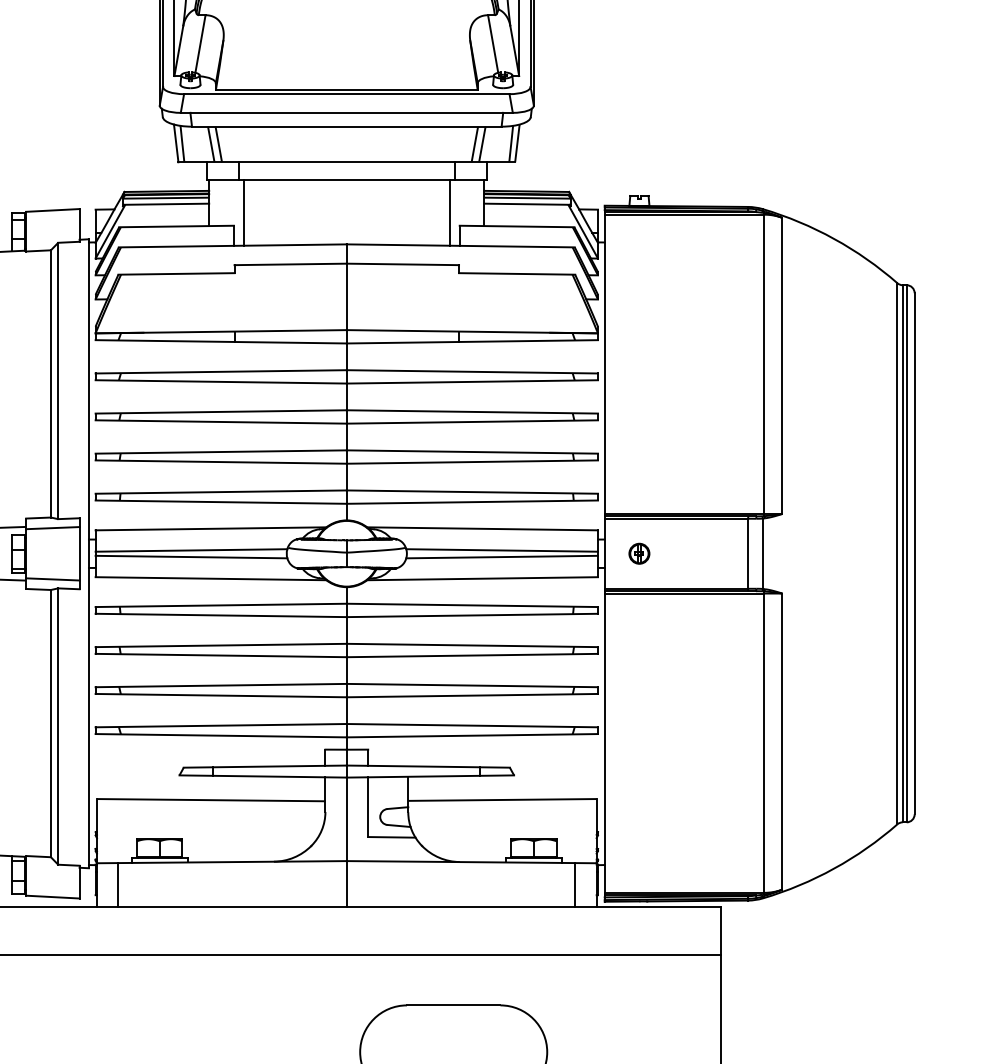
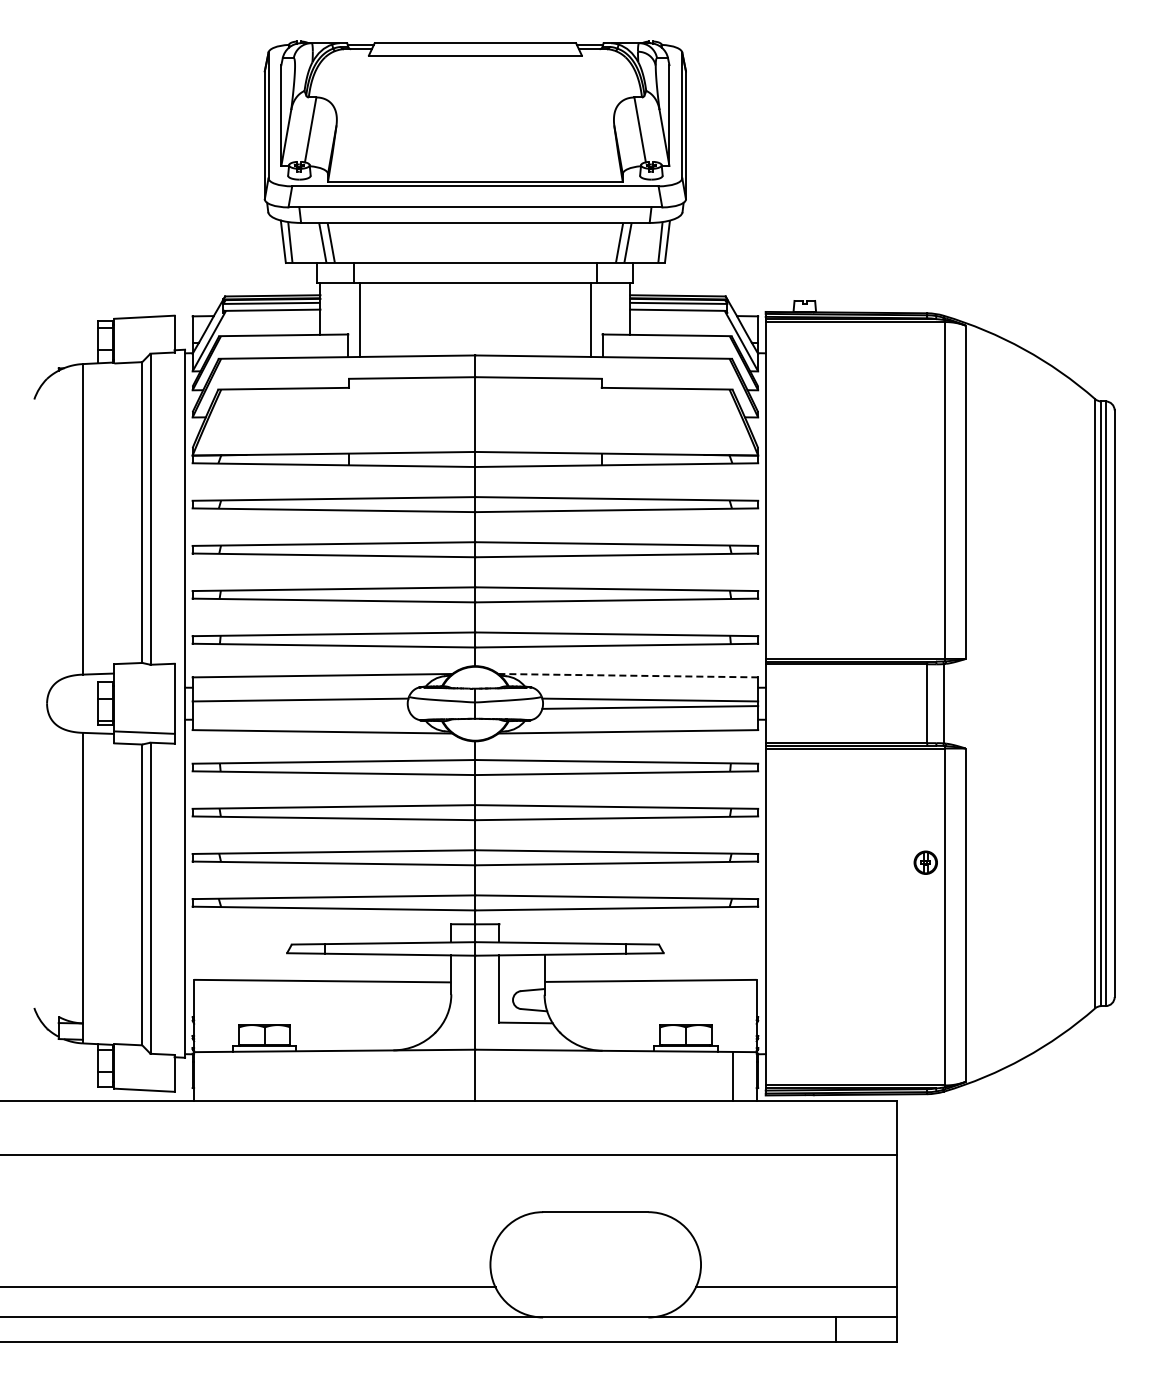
line: (52, 527) -> (144, 674), removed
line: (482, 528) -> (628, 675), solid -> dashed
part: (639, 553) -> (925, 862), moved
line: (191, 557) -> (300, 707), removed
line: (117, 883) -> (217, 1075), removed

